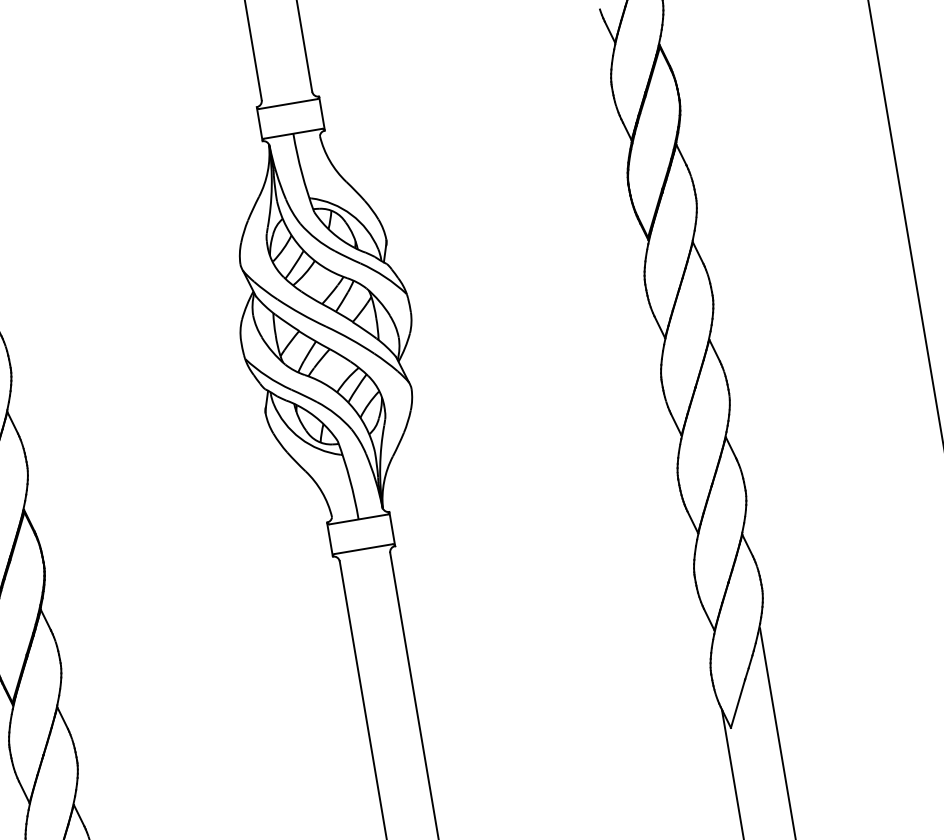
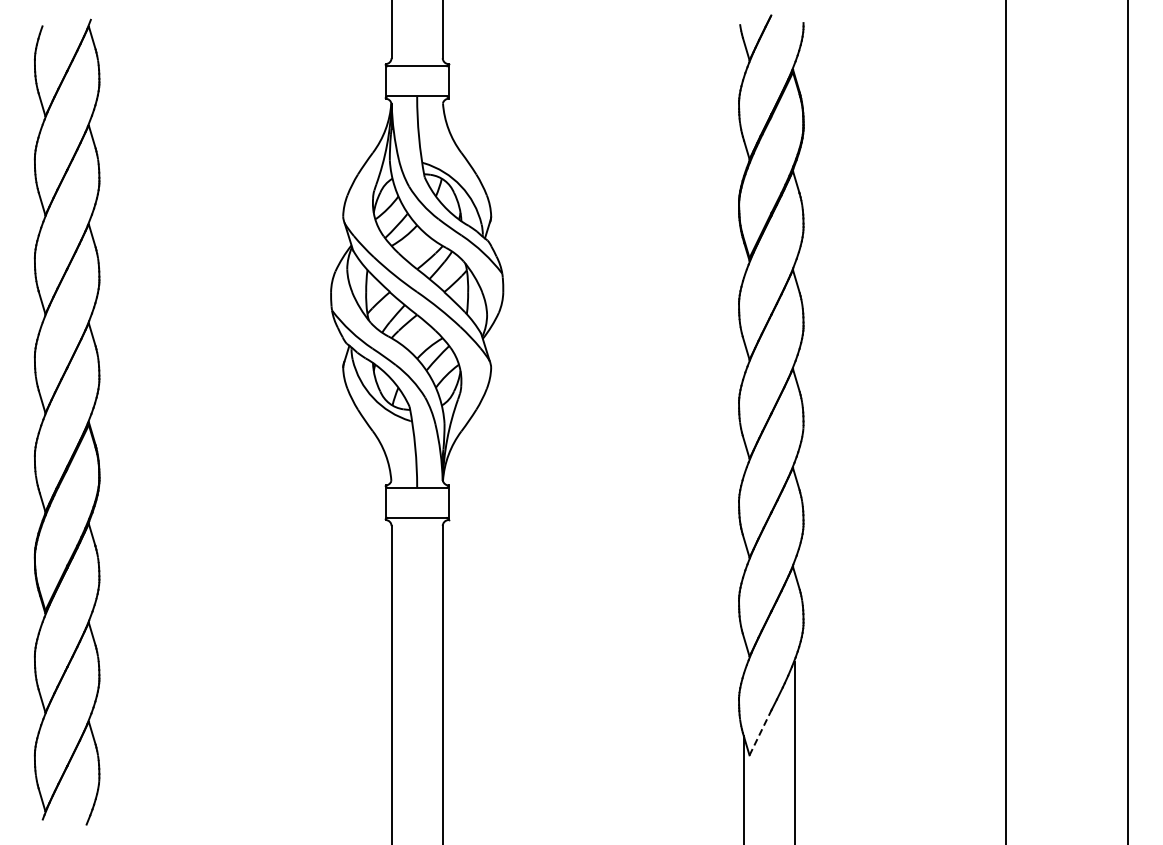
line: (737, 703) -> (760, 732), solid -> dashed

